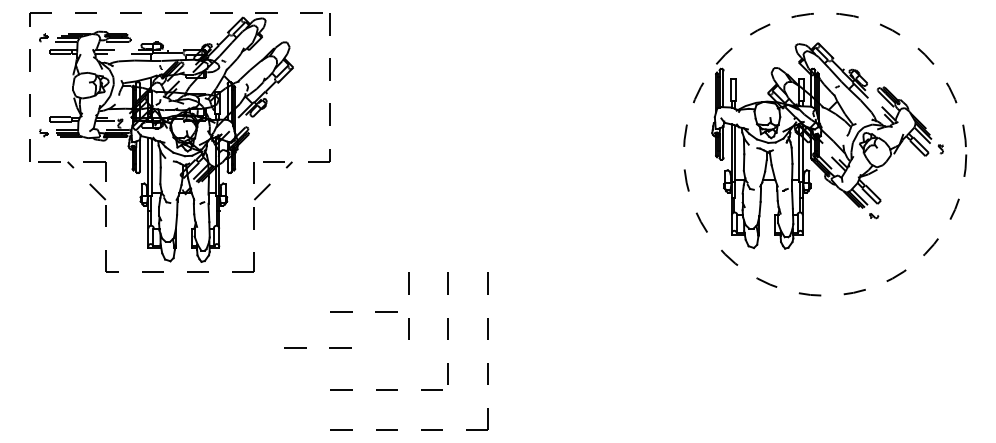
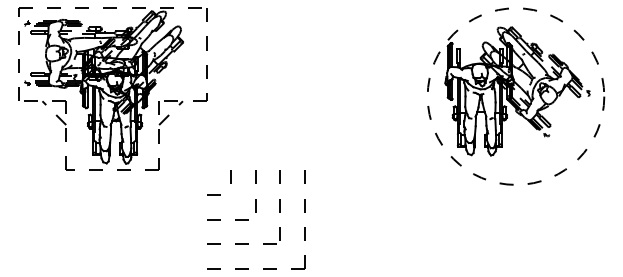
line: (368, 282) -> (230, 176), added
line: (386, 311) -> (241, 194), removed
line: (306, 347) -> (220, 219), moved

